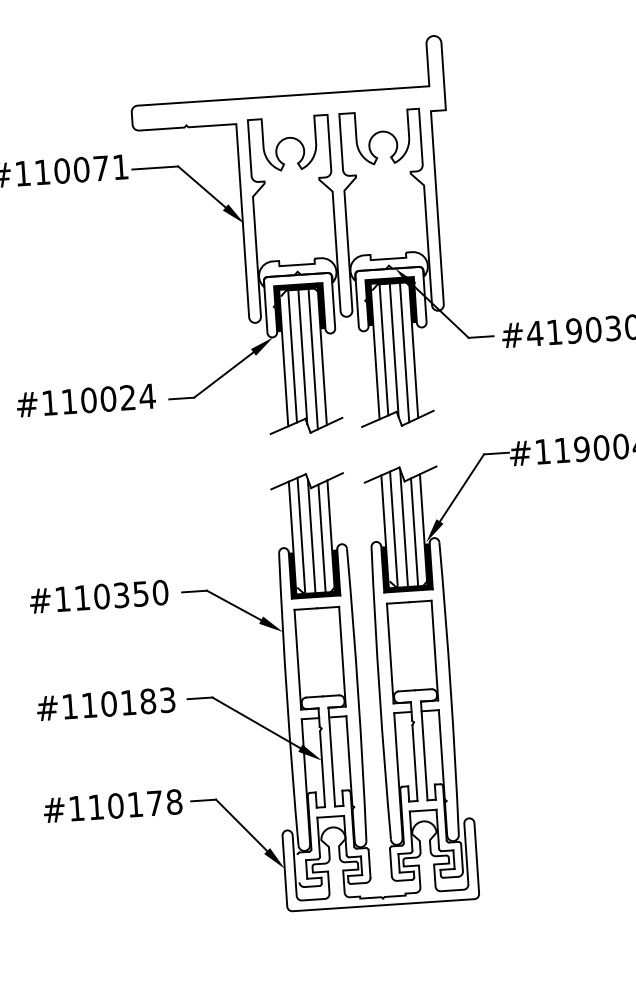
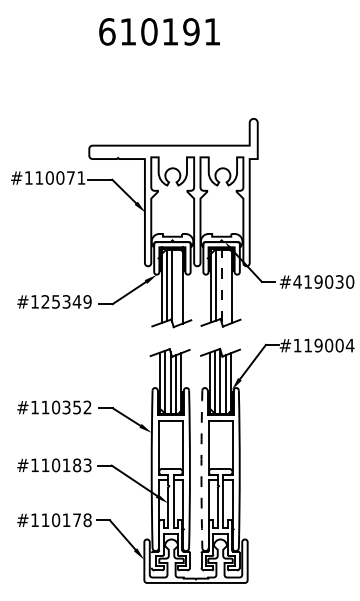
line: (394, 349) -> (221, 285), solid -> dashed
line: (403, 352) -> (226, 287), removed
line: (312, 358) -> (177, 287), removed
text: (108, 398) -> (66, 301), #110024 -> #125349
text: (160, 592) -> (87, 407), #110350 -> #110352
arc: (379, 693) -> (201, 469), solid -> dashed

